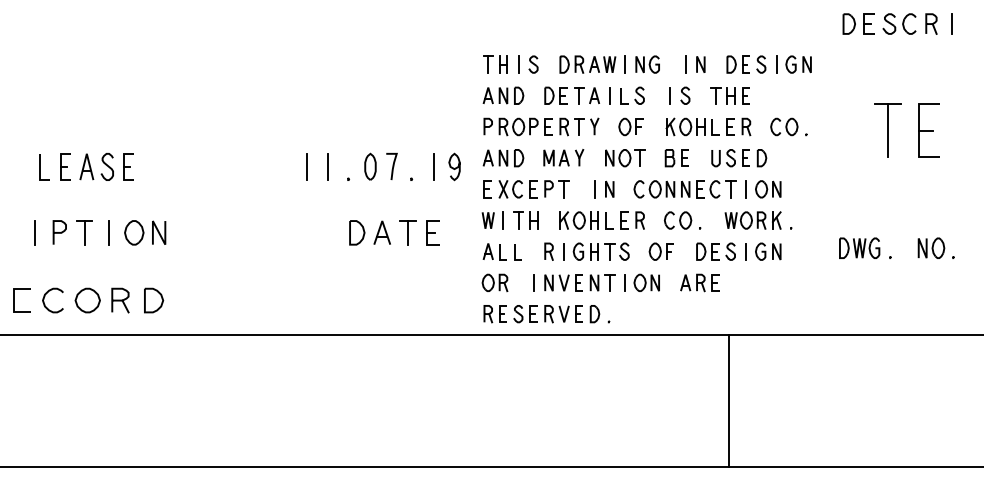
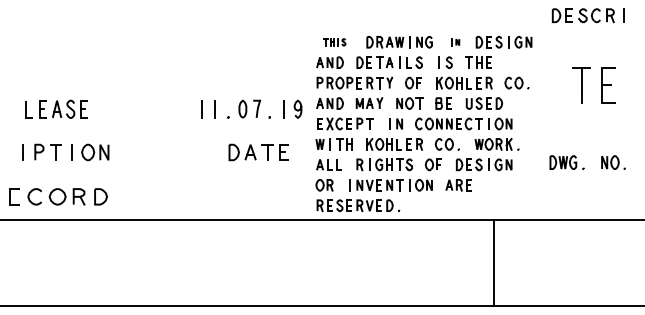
part: (510, 64) -> (334, 42), size x0.6
part: (695, 64) -> (455, 42), size x0.6
line: (728, 400) -> (493, 262), moved

